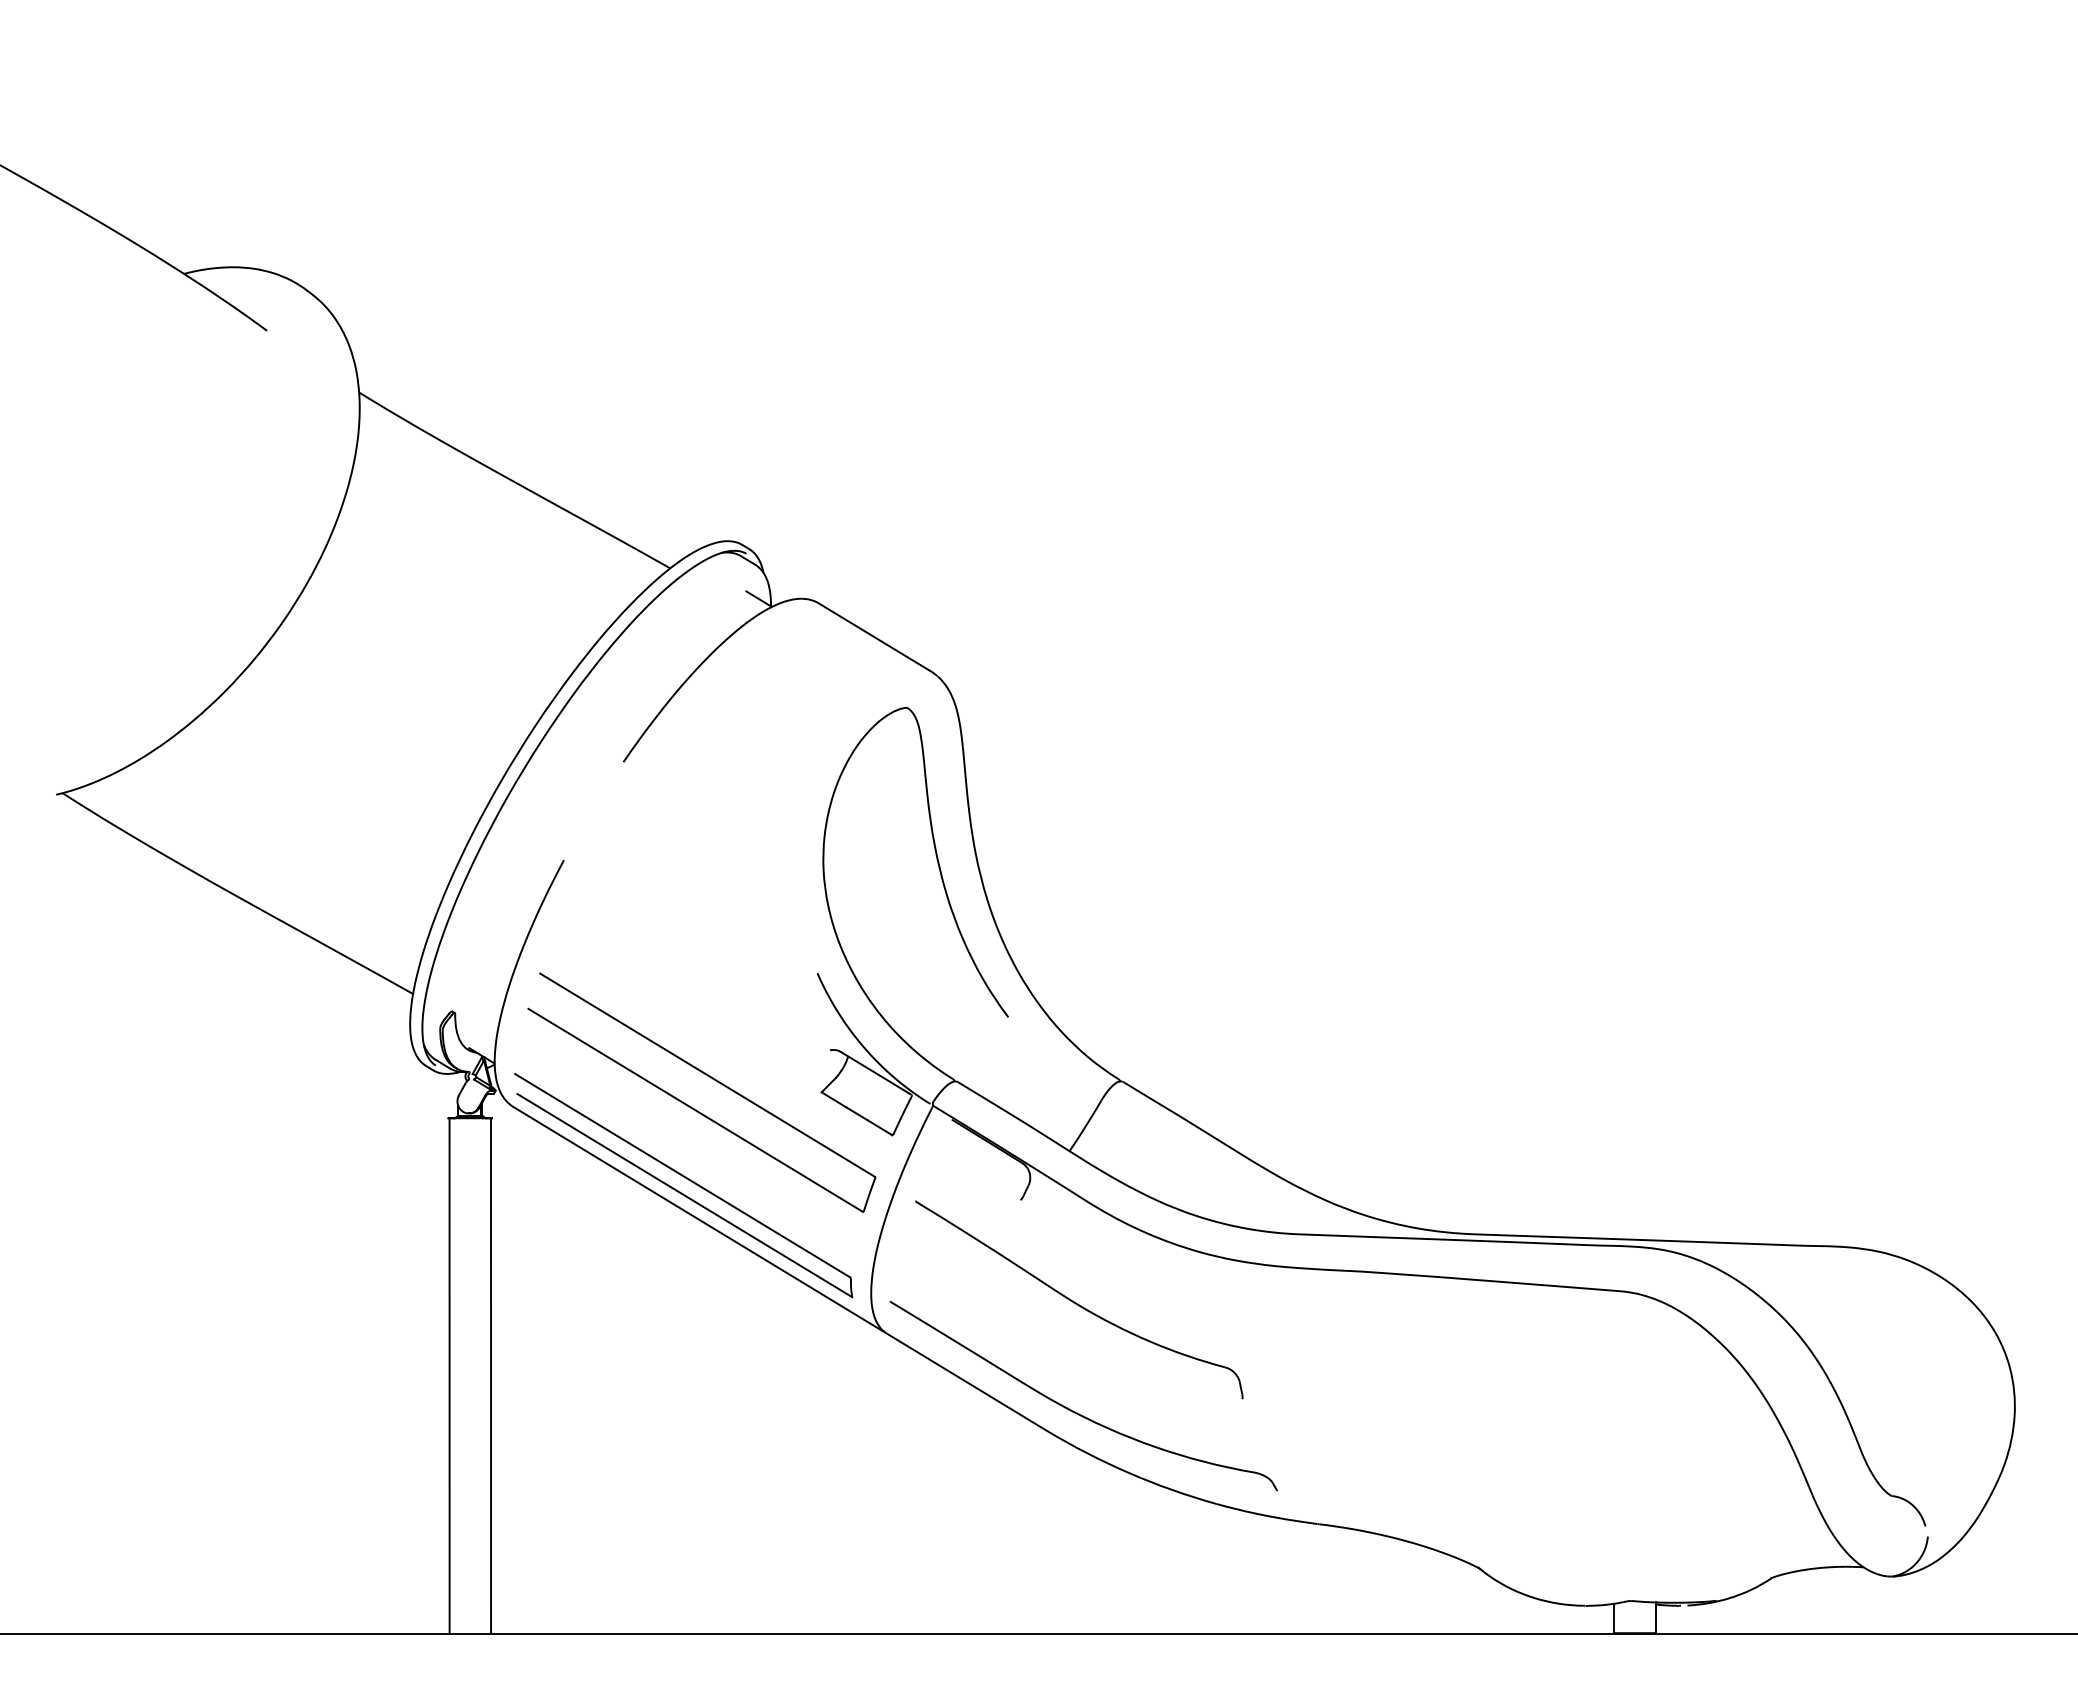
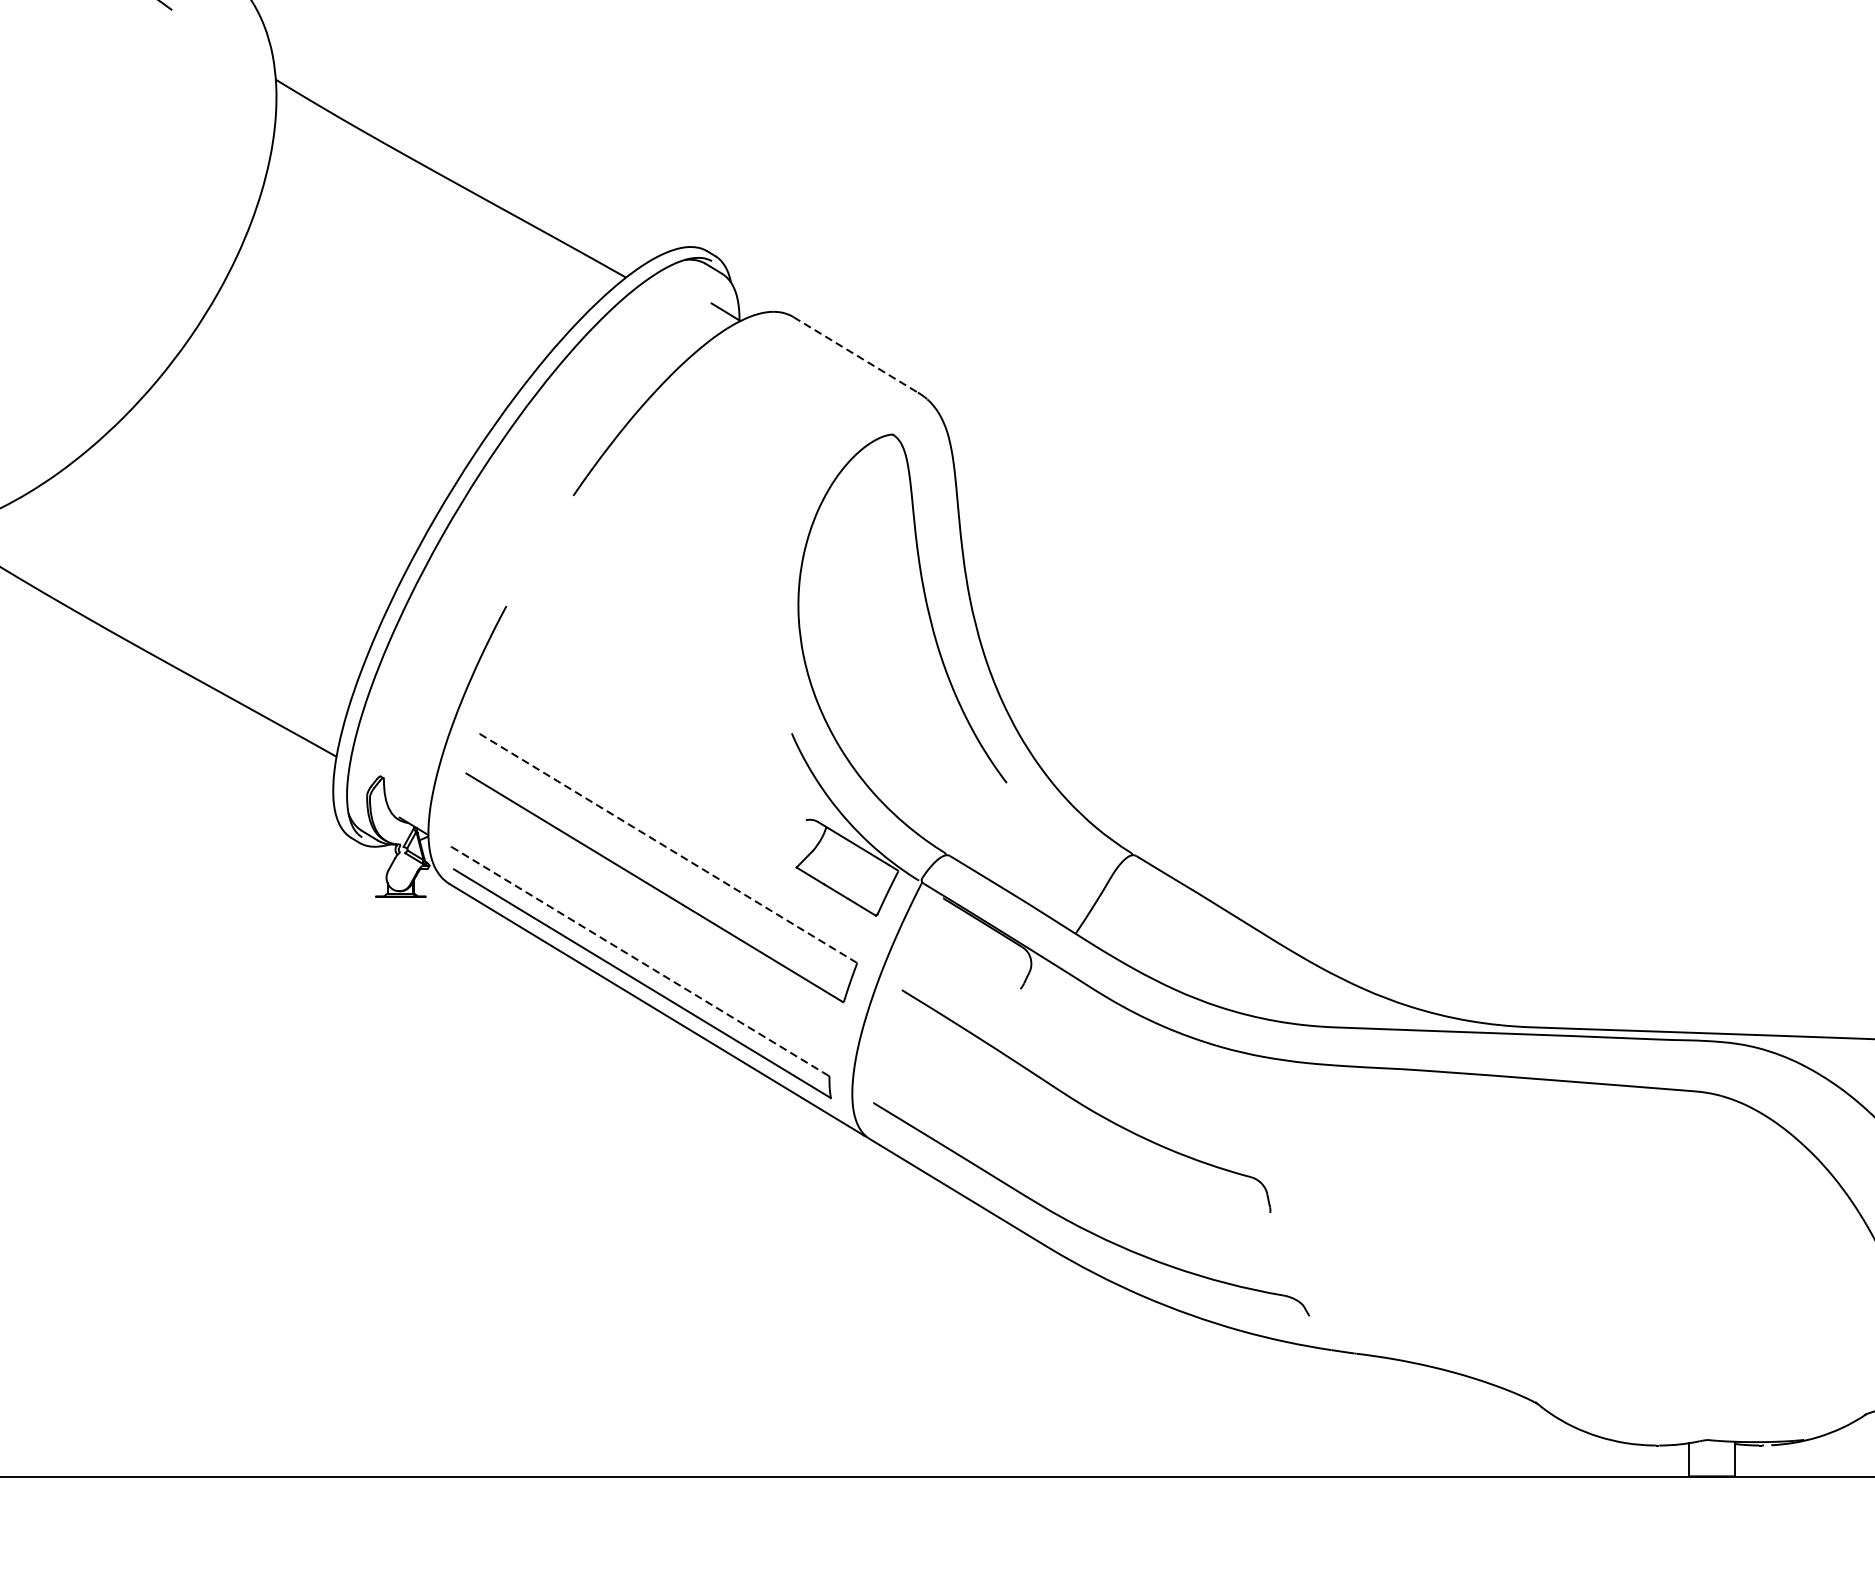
line: (874, 637) -> (856, 355), solid -> dashed
line: (707, 1075) -> (668, 848), solid -> dashed
line: (682, 1175) -> (639, 961), solid -> dashed
line: (449, 1375) -> (377, 1186), removed
line: (490, 1375) -> (423, 1186), removed

